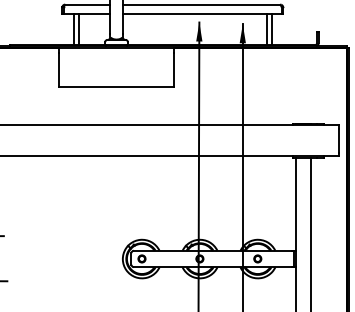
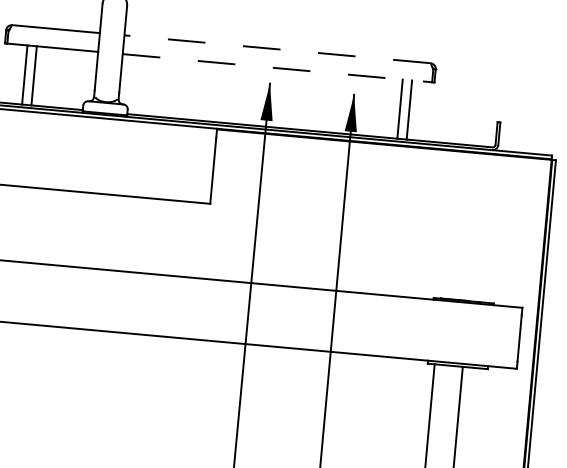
line: (201, 4) -> (277, 49), solid -> dashed
line: (202, 14) -> (277, 68), solid -> dashed

